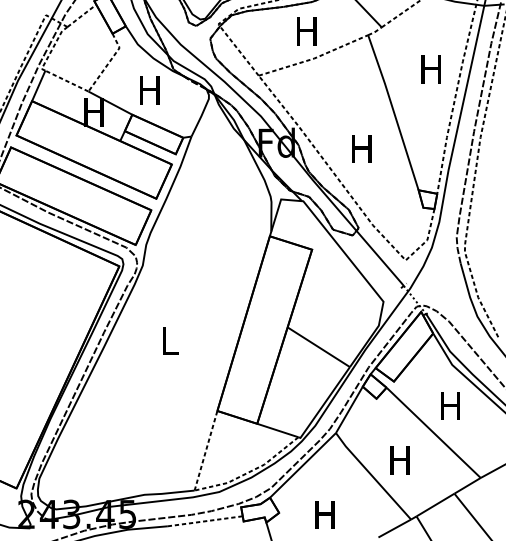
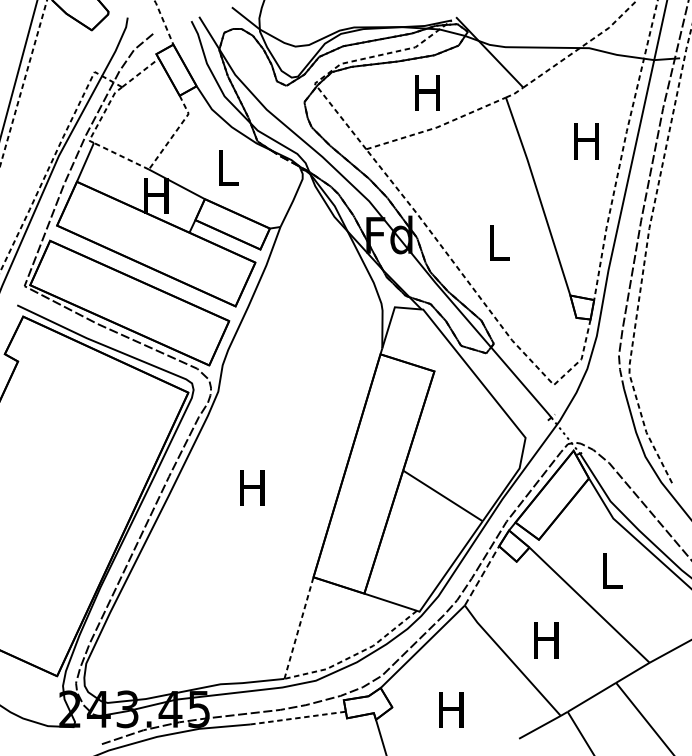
text: (150, 89) -> (227, 167), H -> L
text: (361, 148) -> (497, 242), H -> L
text: (169, 340) -> (252, 487), L -> H
text: (450, 405) -> (611, 570), H -> L
line: (349, 409) -> (482, 575), solid -> dashed

